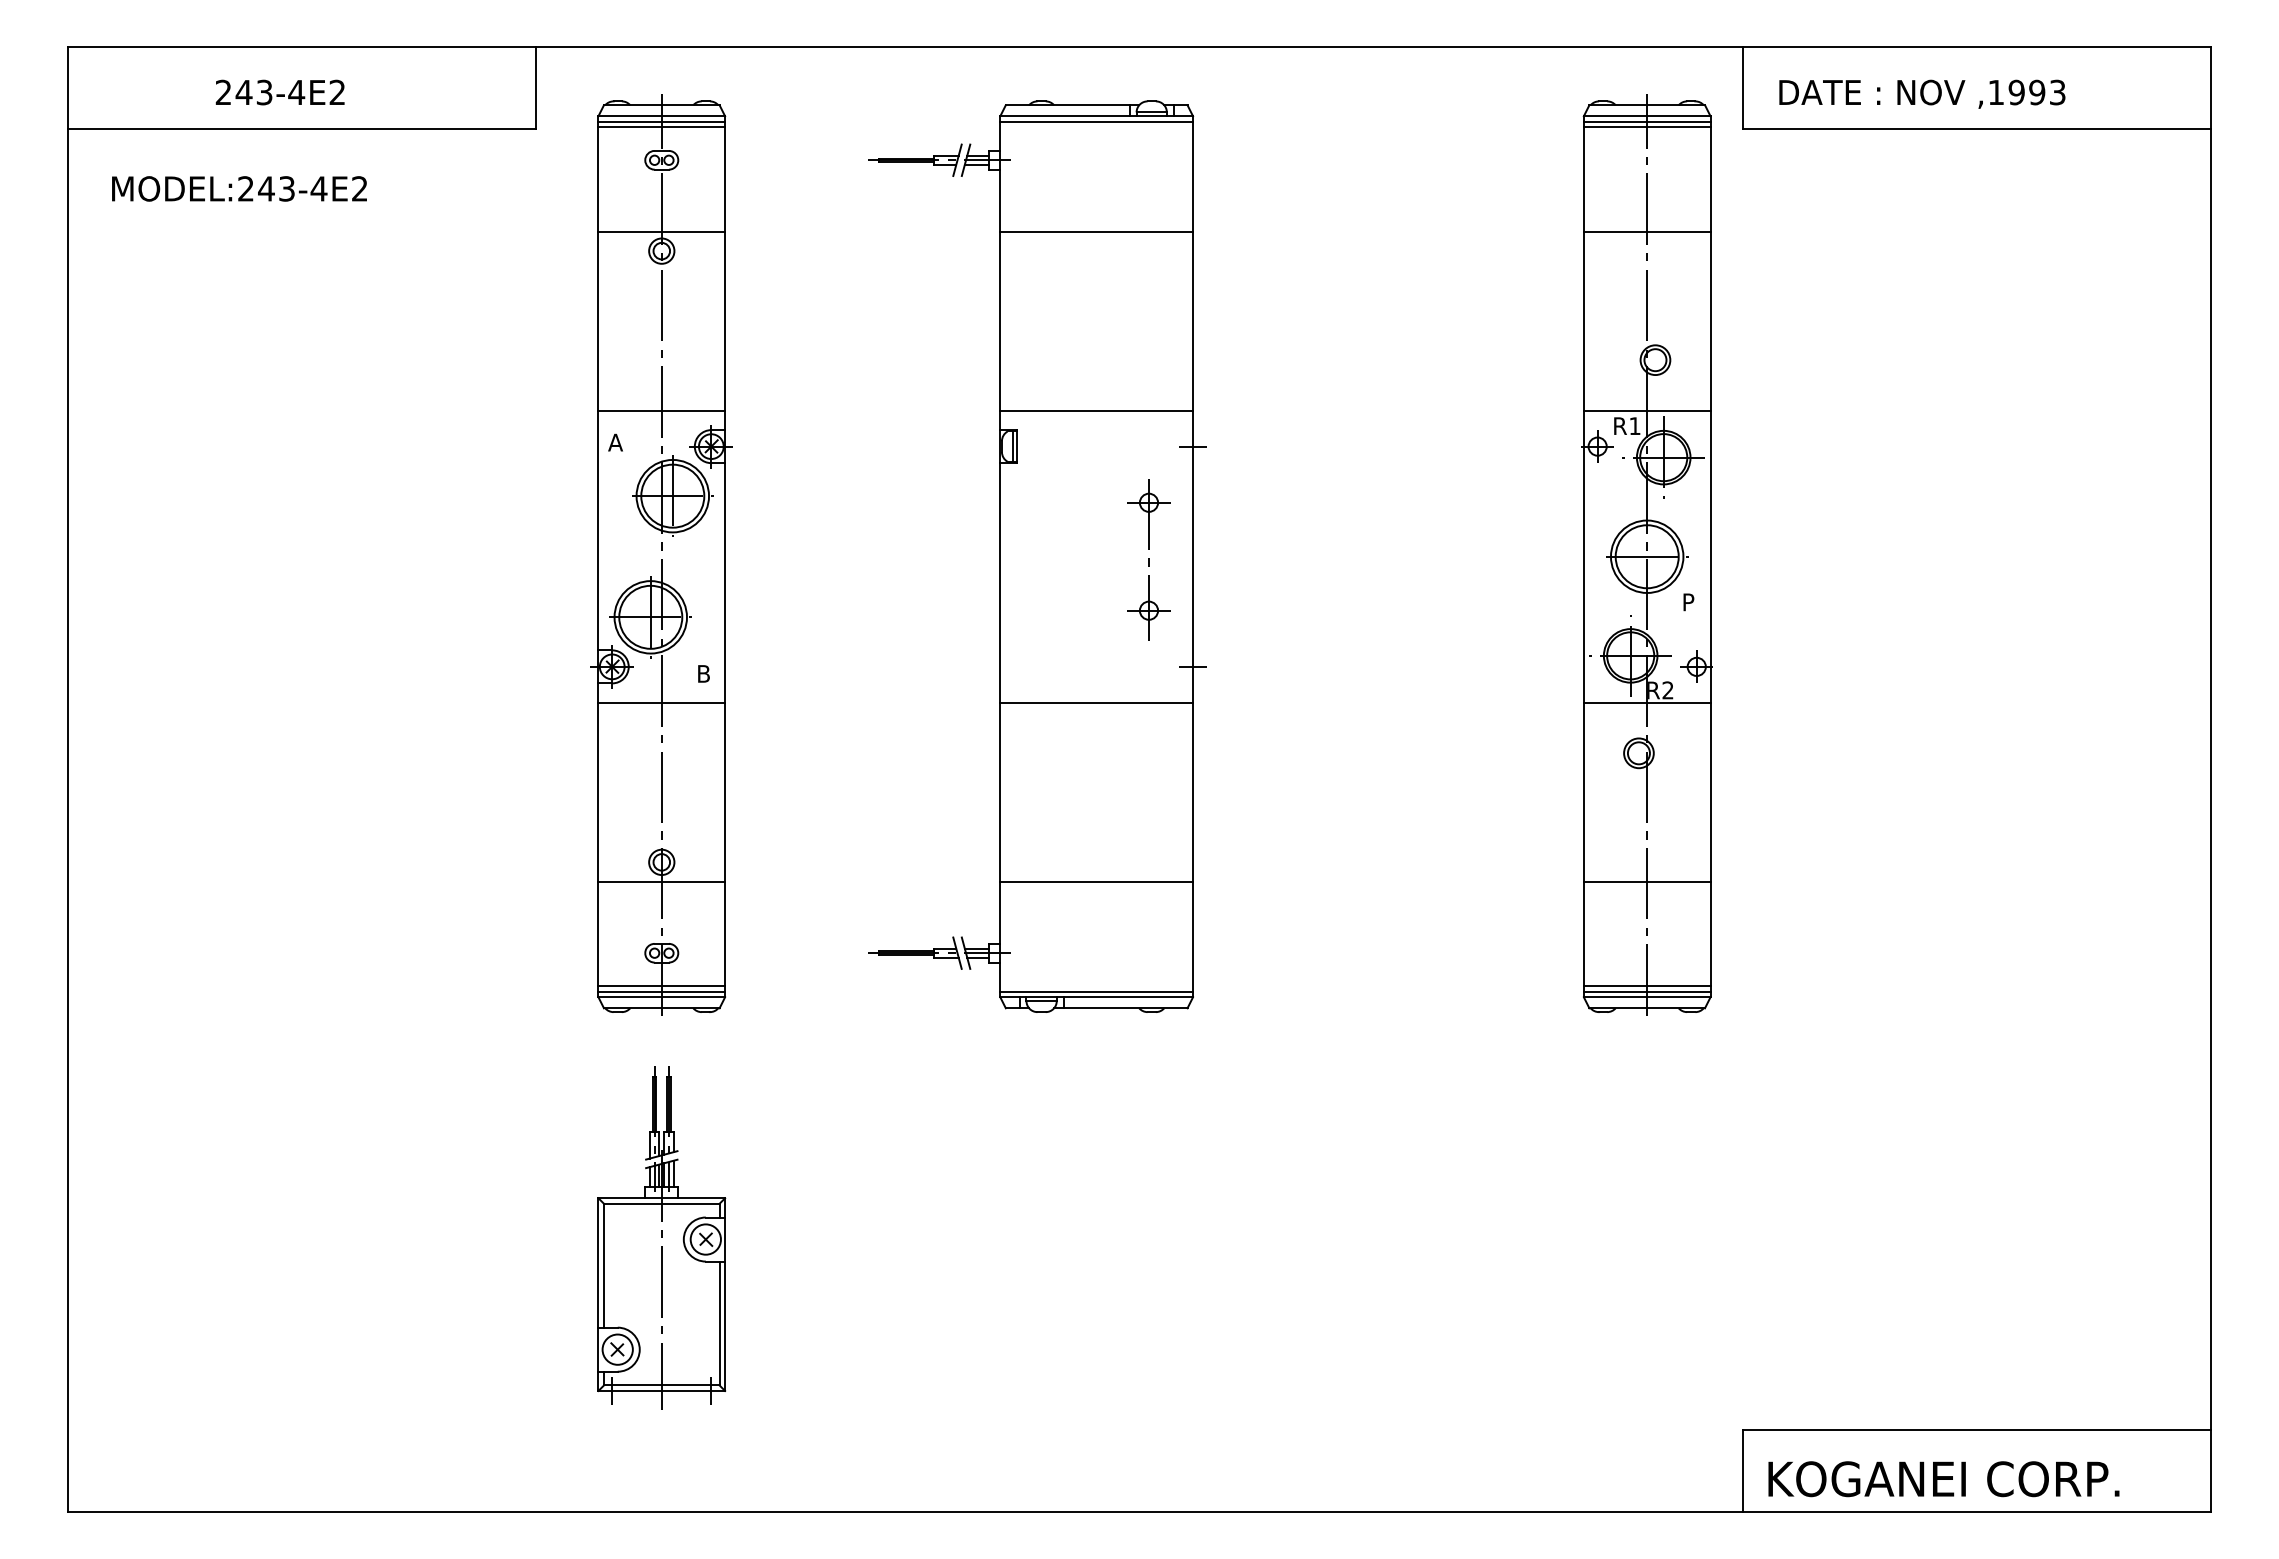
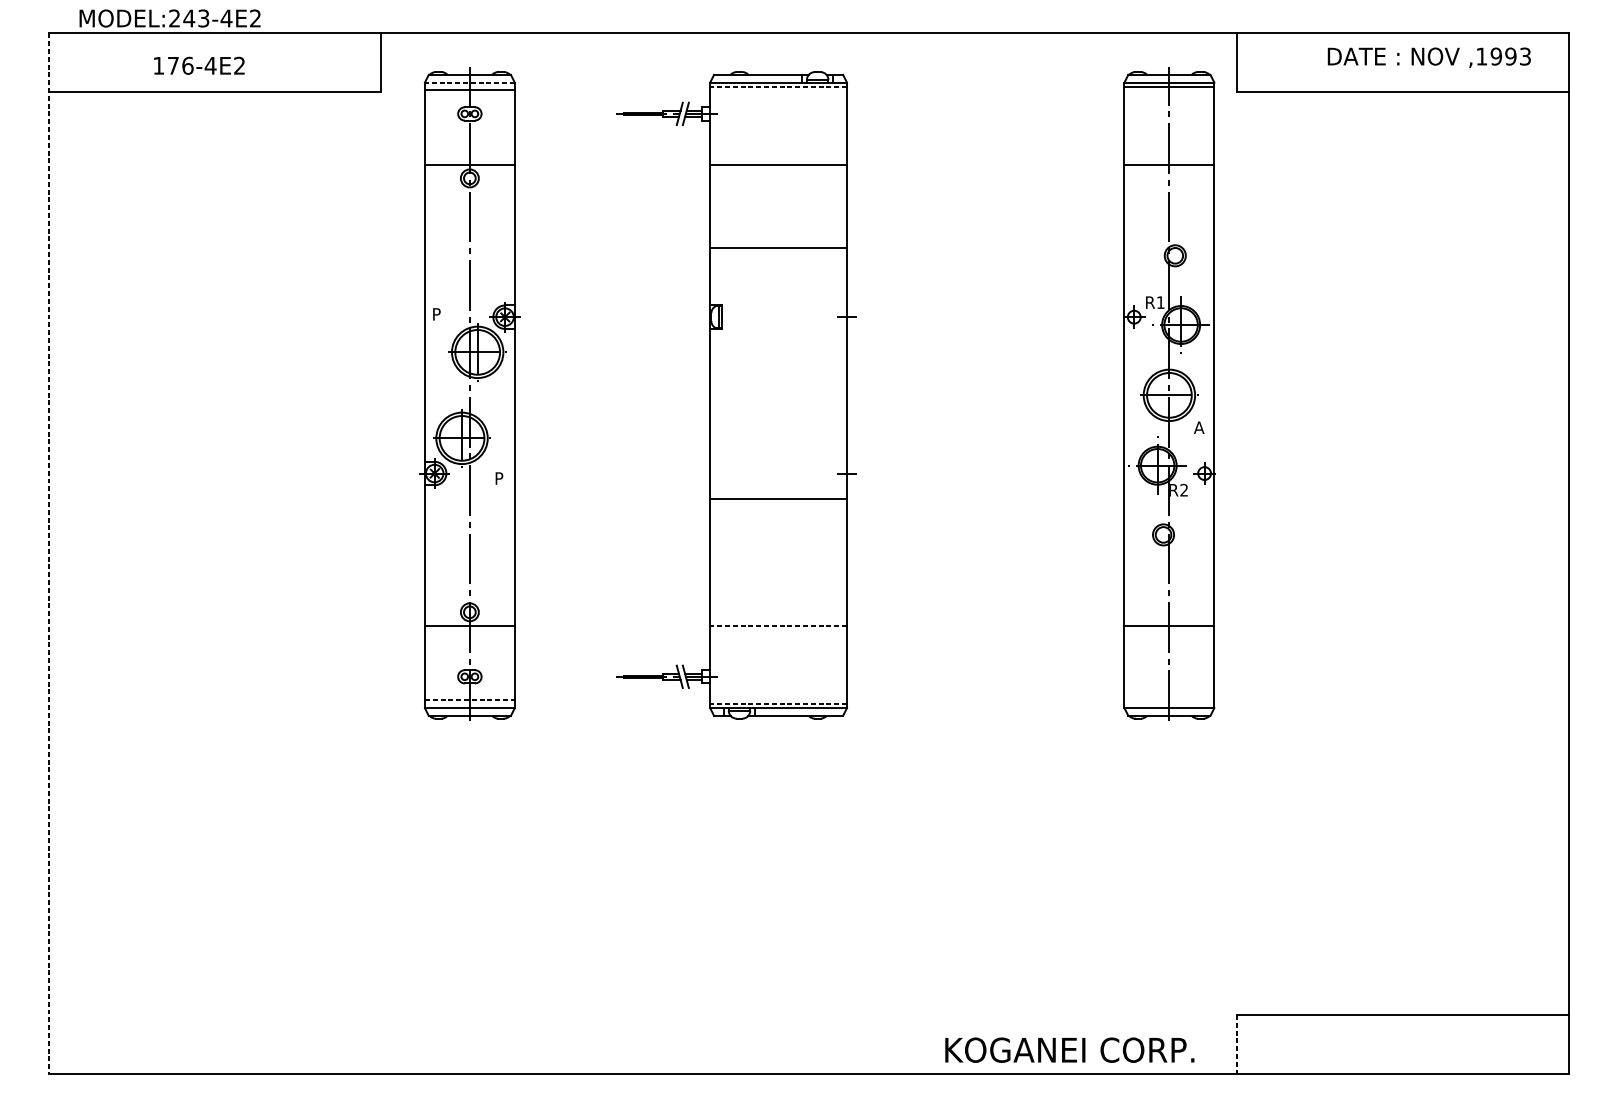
text: (243, 92) -> (172, 65), 243-4E2 -> 176-4E2
text: (1922, 93) -> (1429, 57), moved
line: (661, 116) -> (469, 82), solid -> dashed
line: (661, 121) -> (469, 86), removed
line: (1096, 121) -> (778, 86), solid -> dashed
line: (1646, 127) -> (1168, 90), removed
text: (239, 188) -> (170, 18), moved
line: (661, 410) -> (469, 291), removed
line: (1096, 410) -> (778, 248), moved
line: (1646, 410) -> (1168, 291), removed
text: (615, 442) -> (437, 314), A -> P
part: (1148, 559) -> (815, 397), removed
text: (1688, 602) -> (1198, 427), P -> A
text: (704, 673) -> (500, 478), B -> P
line: (661, 702) -> (469, 498), removed
line: (1646, 702) -> (1168, 498), removed
line: (68, 779) -> (48, 553), solid -> dashed
line: (1096, 881) -> (778, 625), solid -> dashed
line: (662, 986) -> (470, 700), solid -> dashed
line: (1646, 986) -> (1168, 700), removed
line: (661, 991) -> (469, 703), removed
line: (1096, 991) -> (778, 703), solid -> dashed
line: (1646, 991) -> (1168, 703), removed
part: (661, 1237) -> (469, 878), removed
line: (1742, 1471) -> (1237, 1044), solid -> dashed
text: (1943, 1479) -> (1069, 1050), moved

